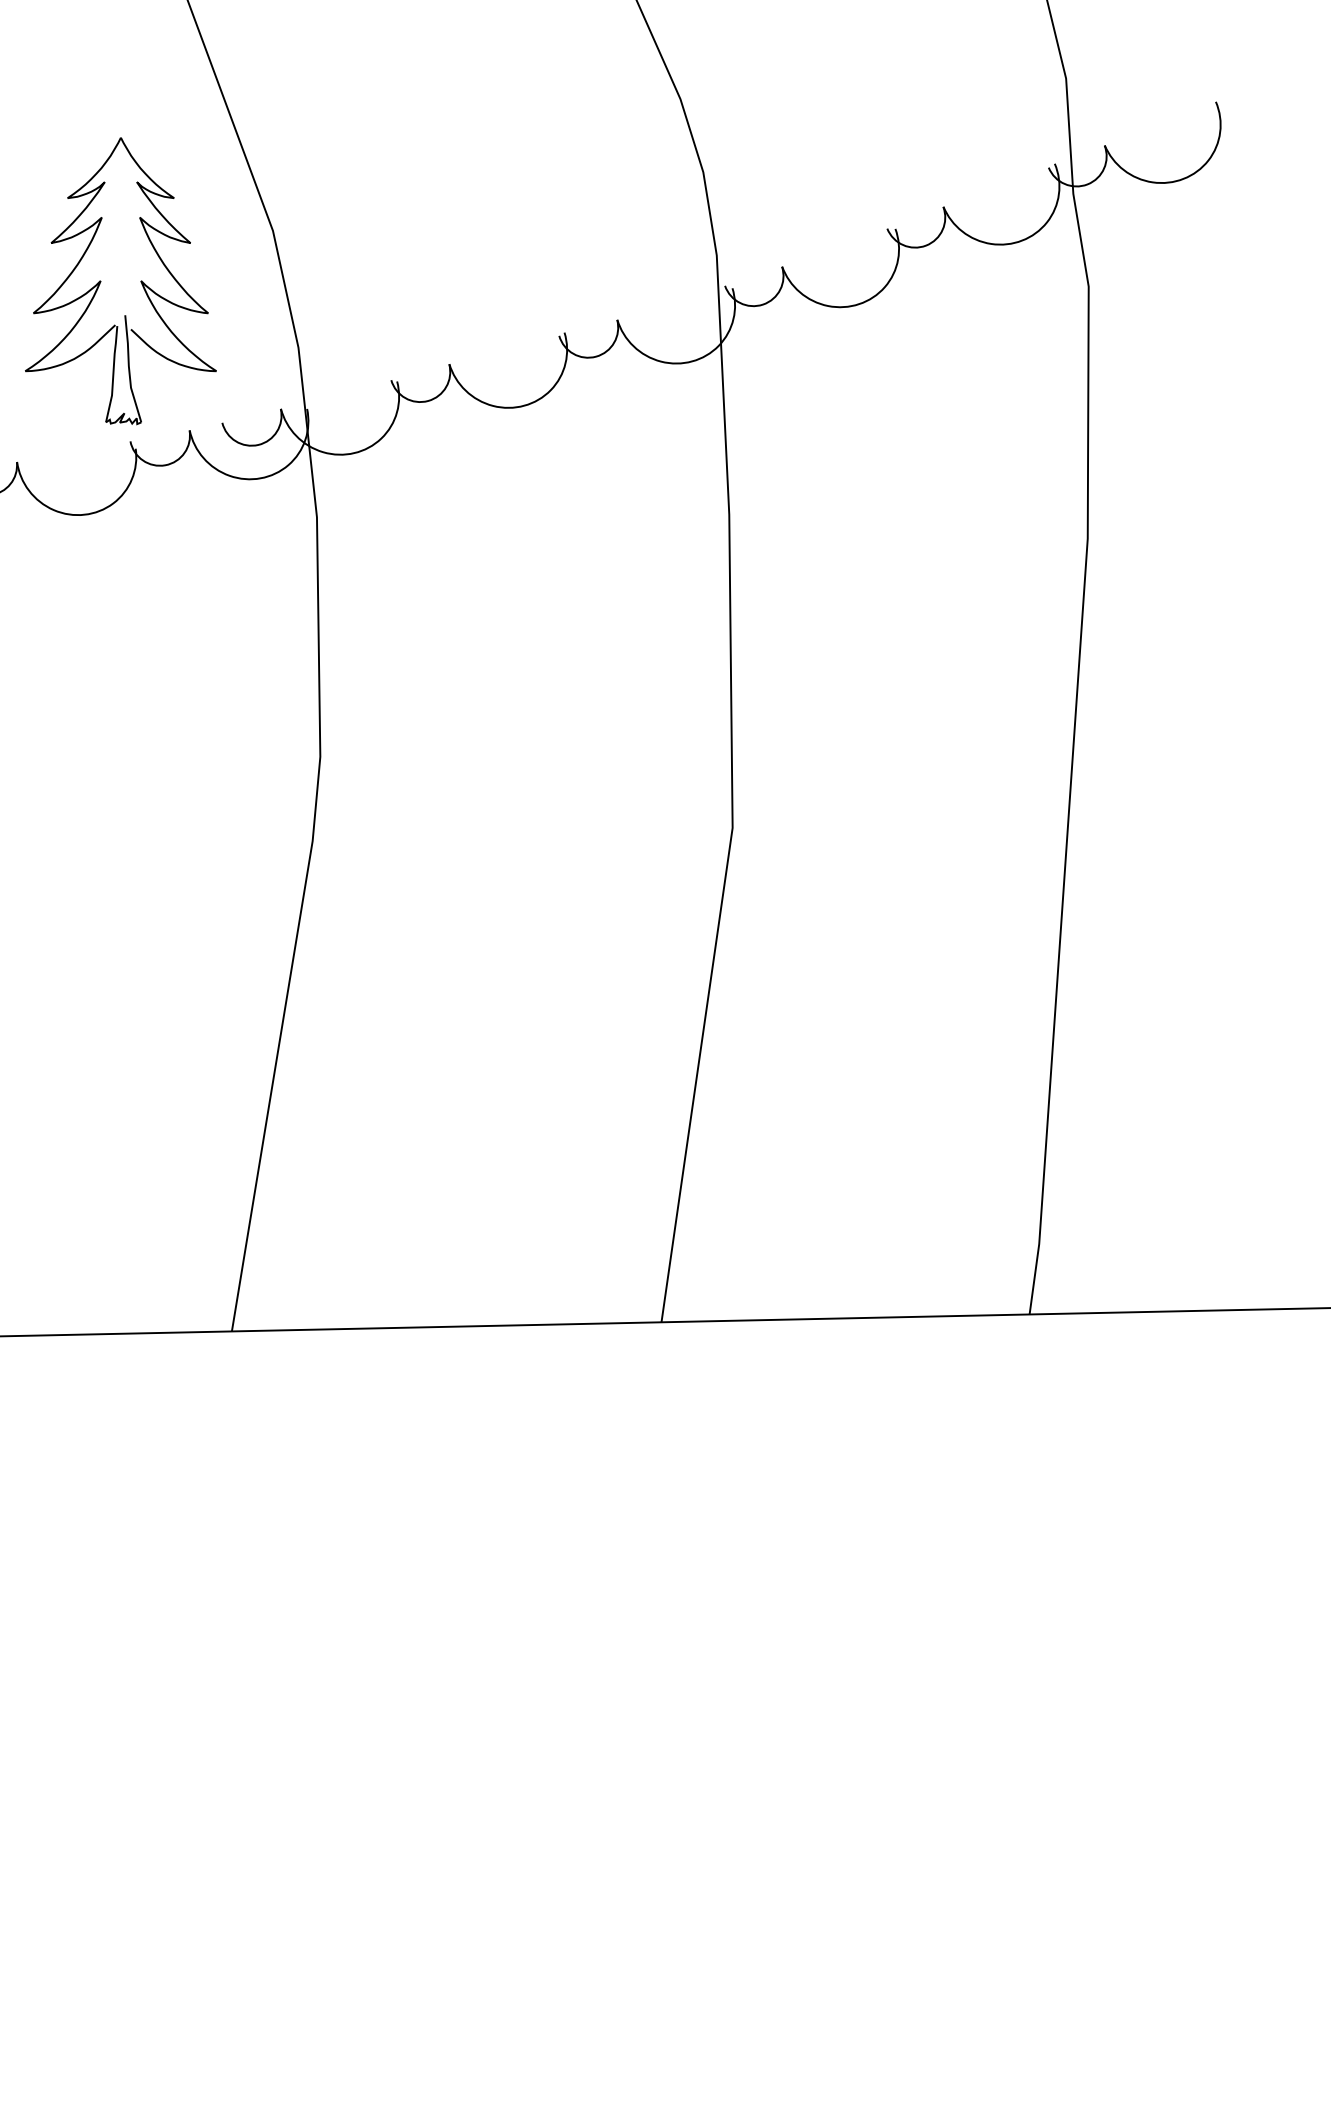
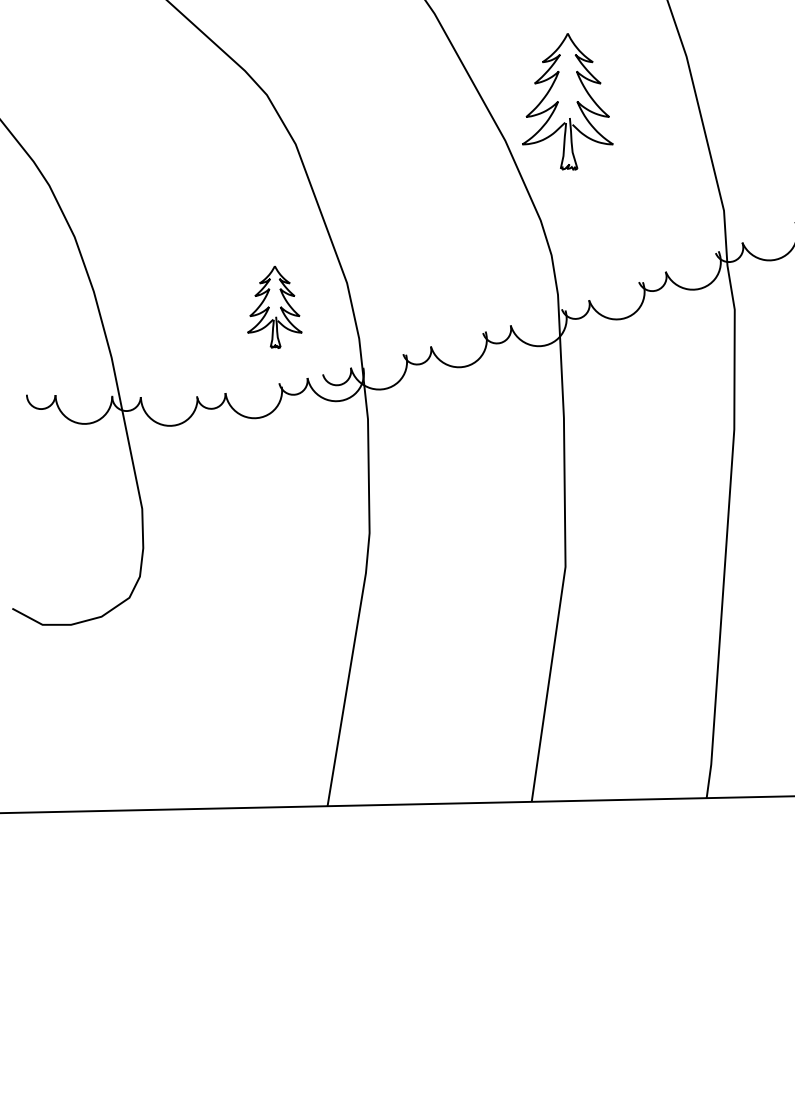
part: (120, 279) -> (274, 306), size x0.6

